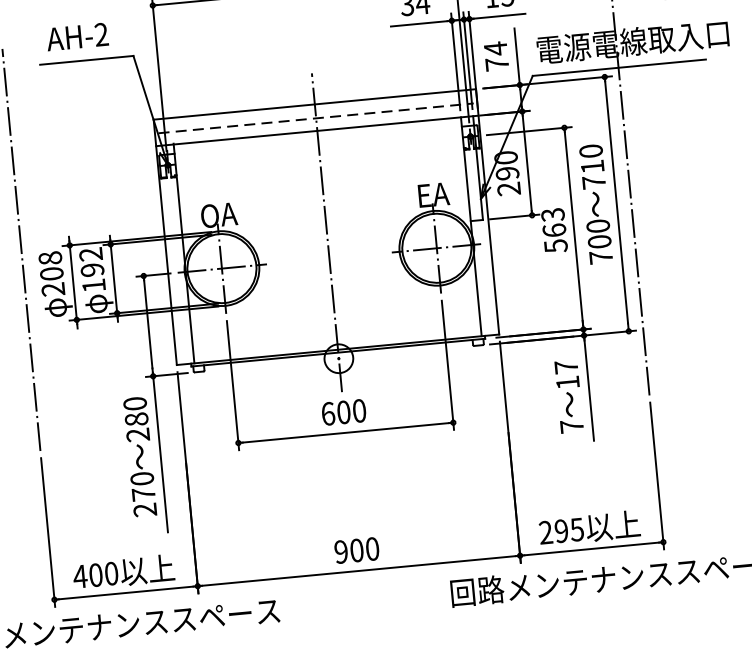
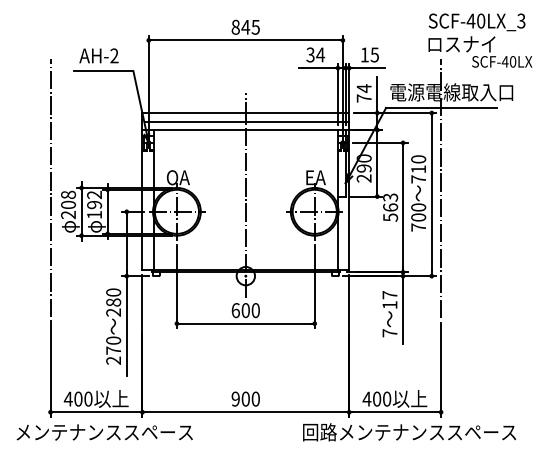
line: (317, 117) -> (246, 121), dashed -> solid
text: (560, 530) -> (376, 398), 295 -> 400

